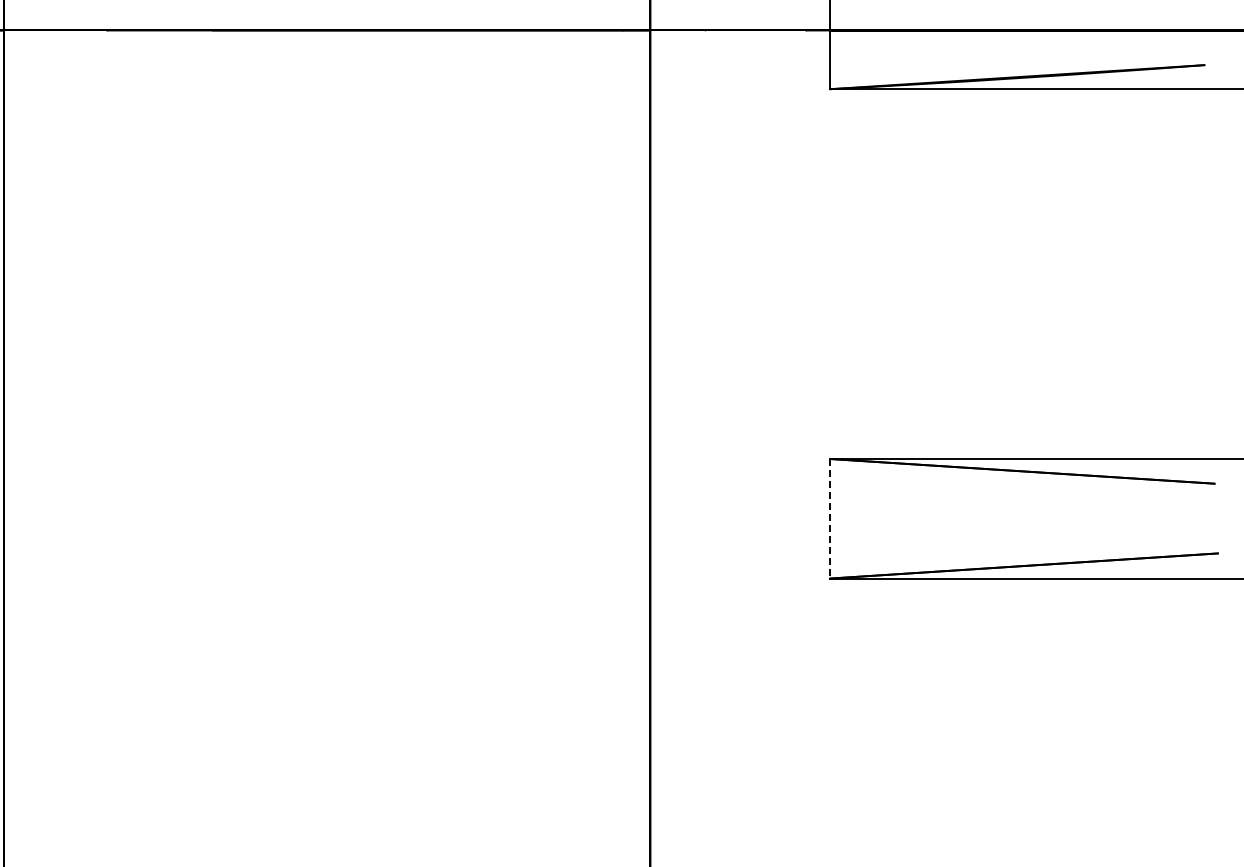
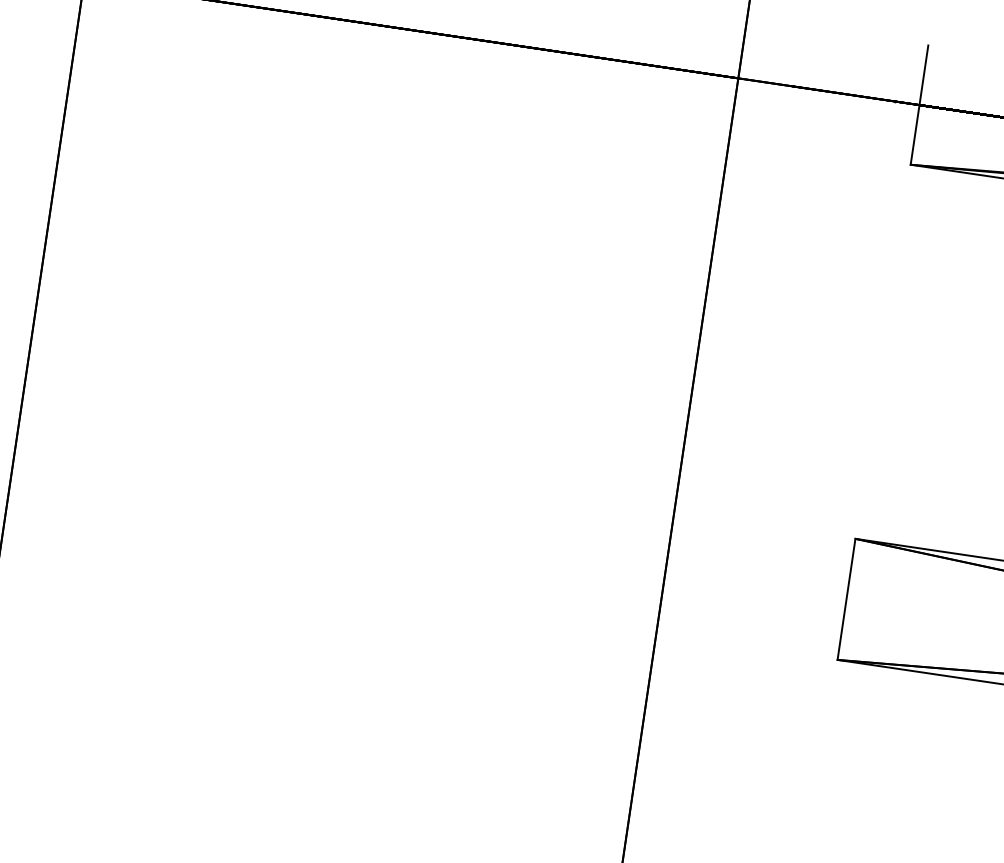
line: (829, 518) -> (846, 599), dashed -> solid

